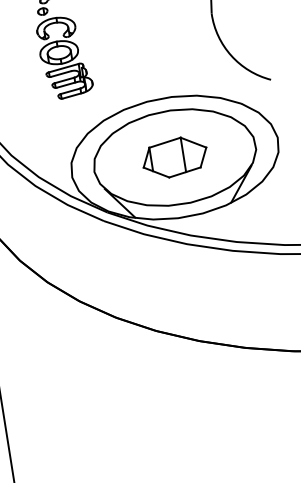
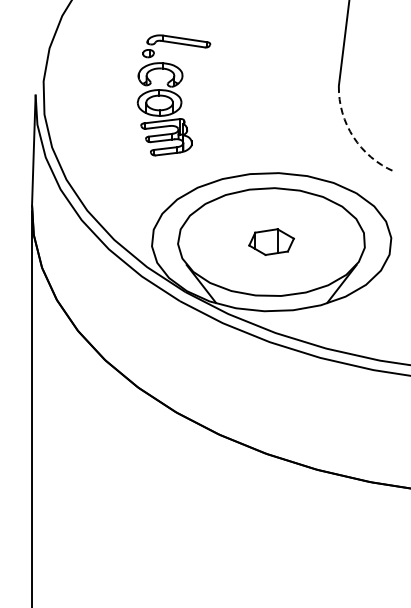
arc: (231, 56) -> (353, 137), solid -> dashed
part: (174, 157) -> (271, 241), size x0.6

